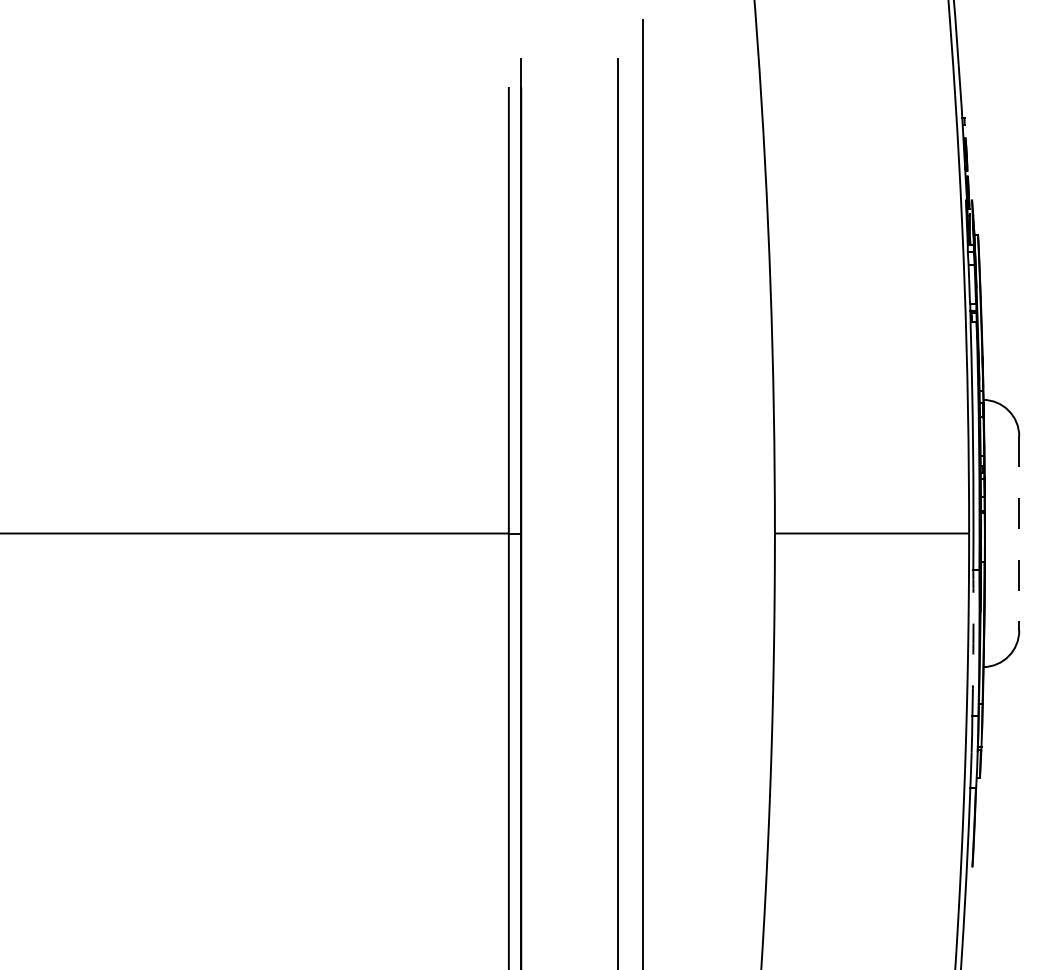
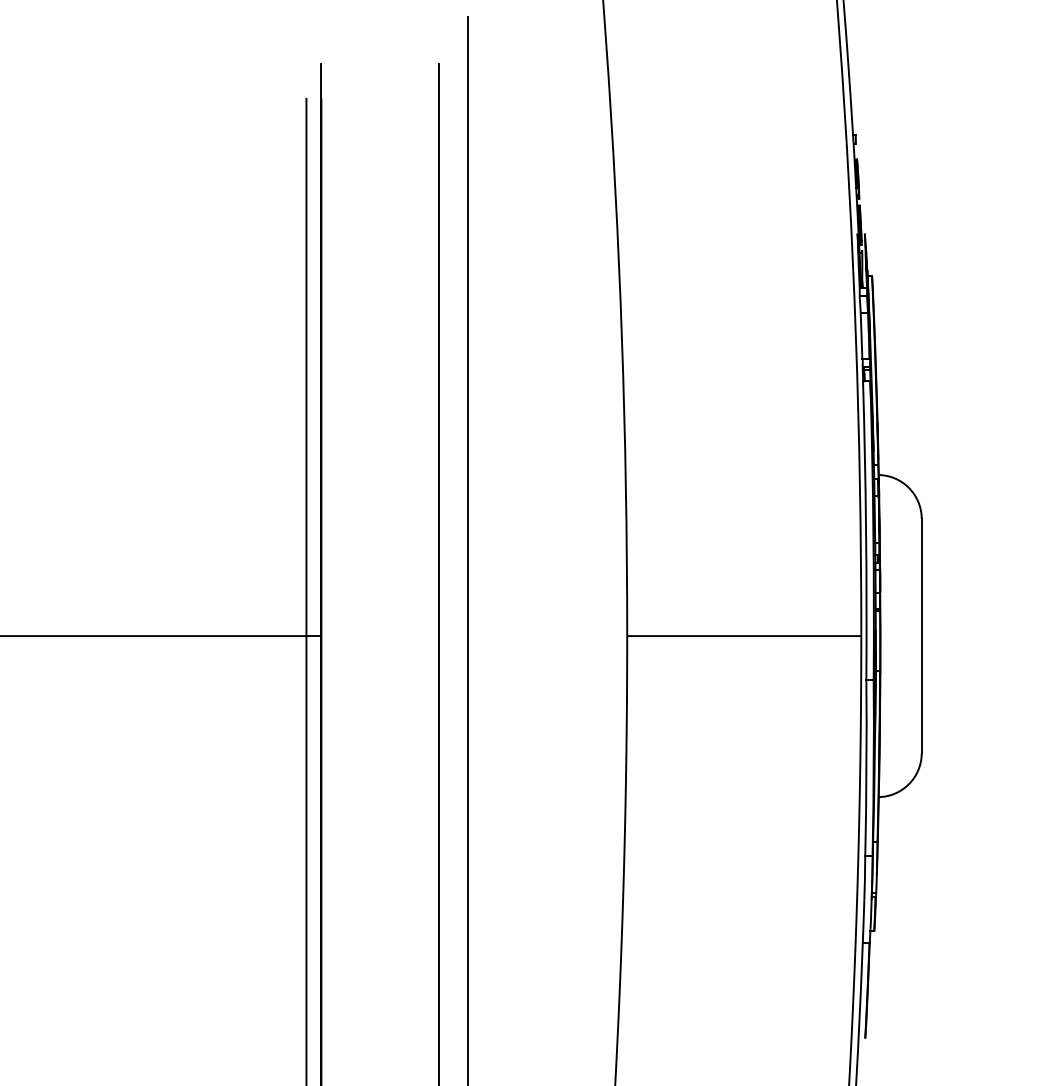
line: (1019, 533) -> (922, 636), dashed -> solid
arc: (973, 643) -> (866, 768), dashed -> solid

